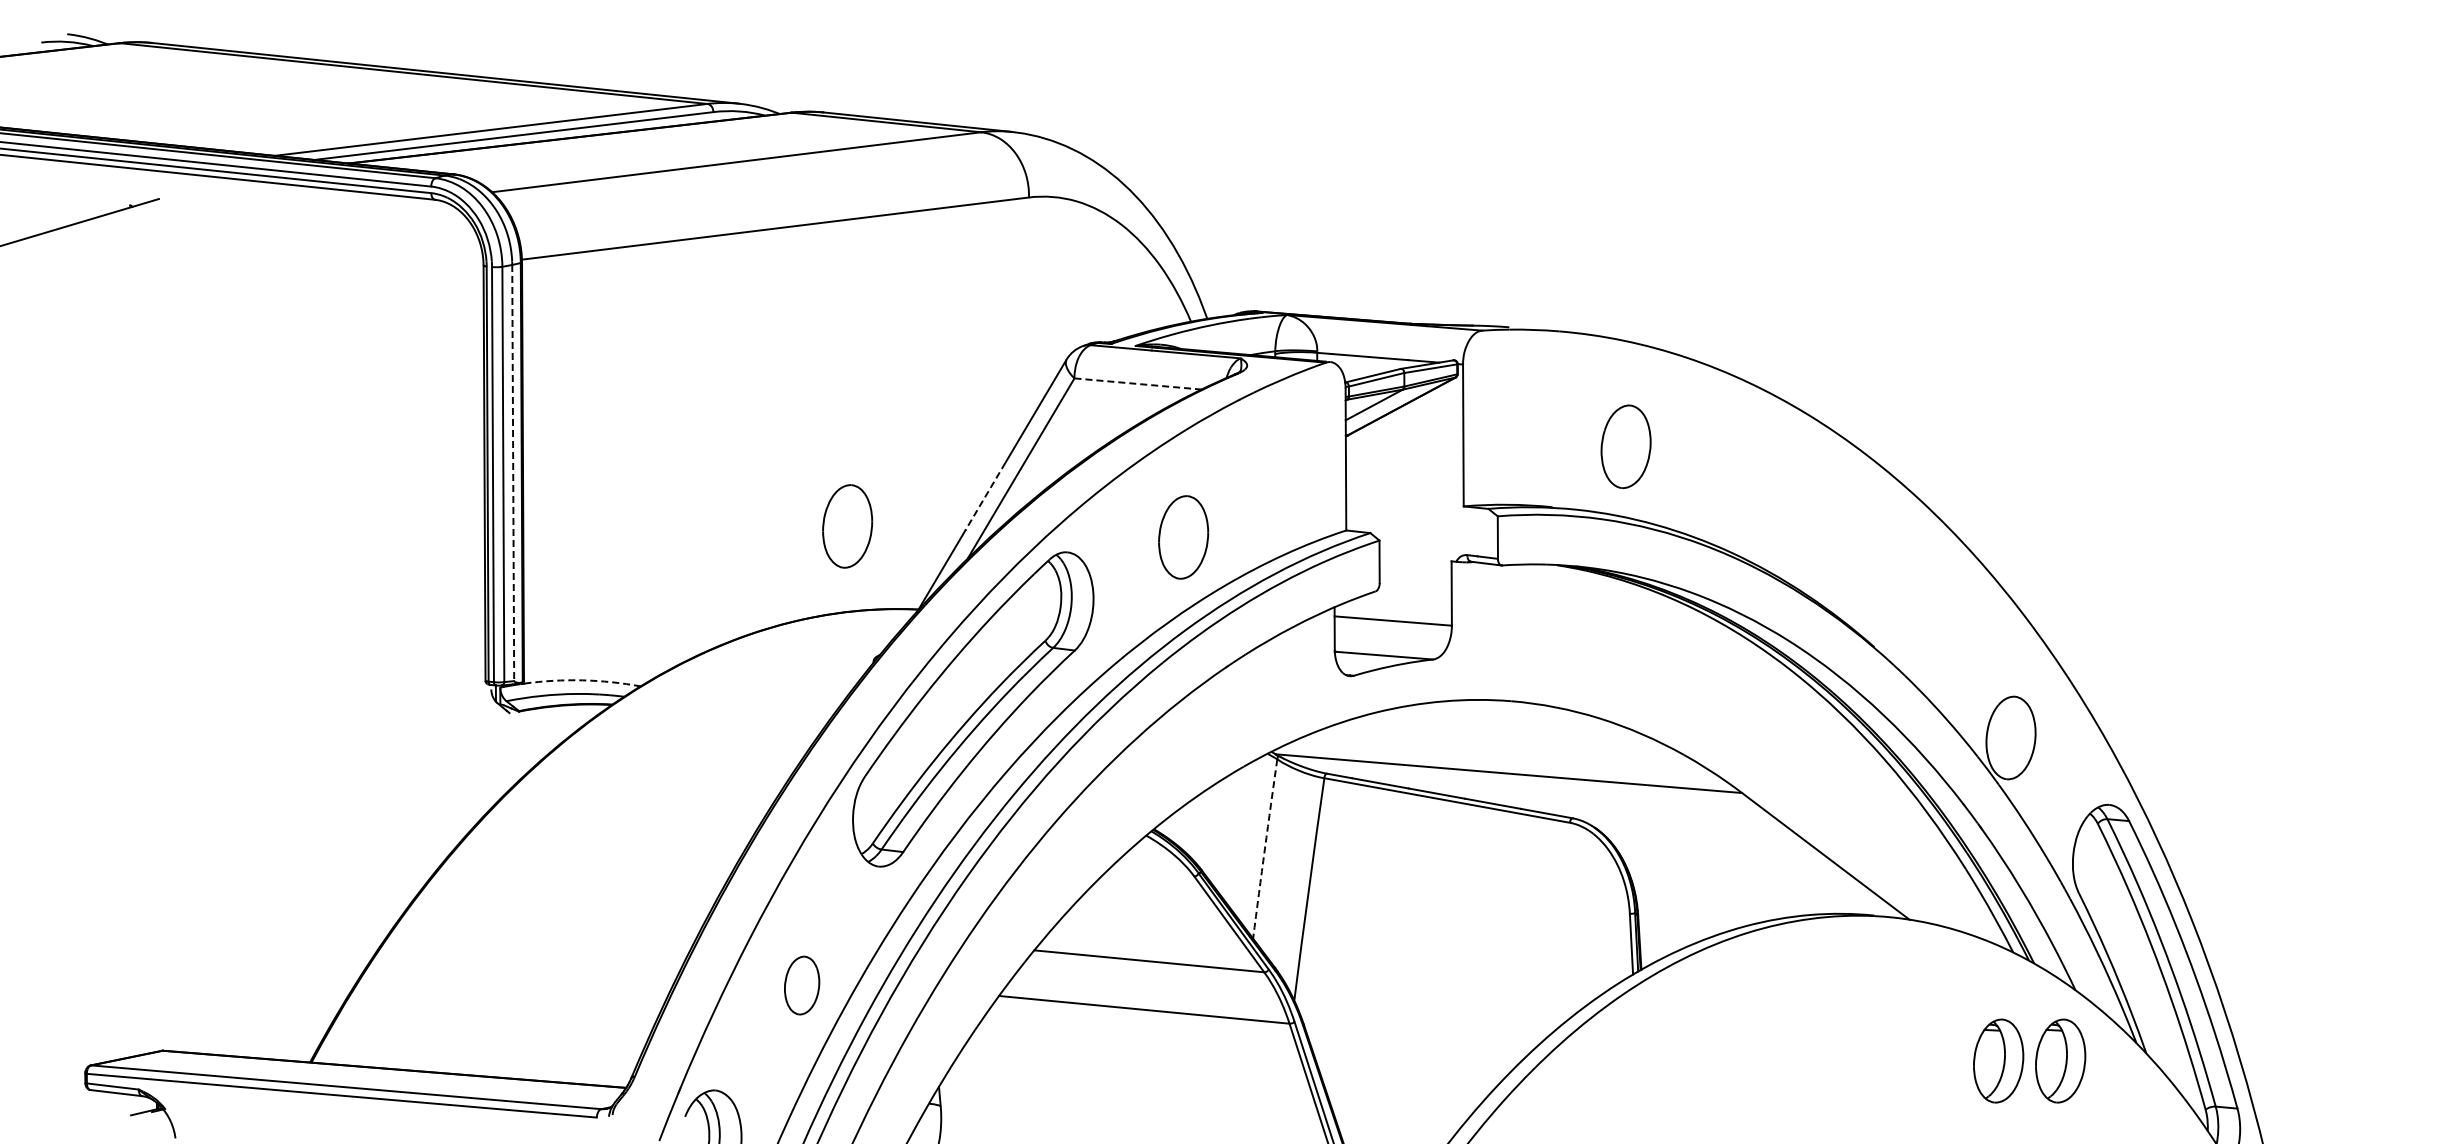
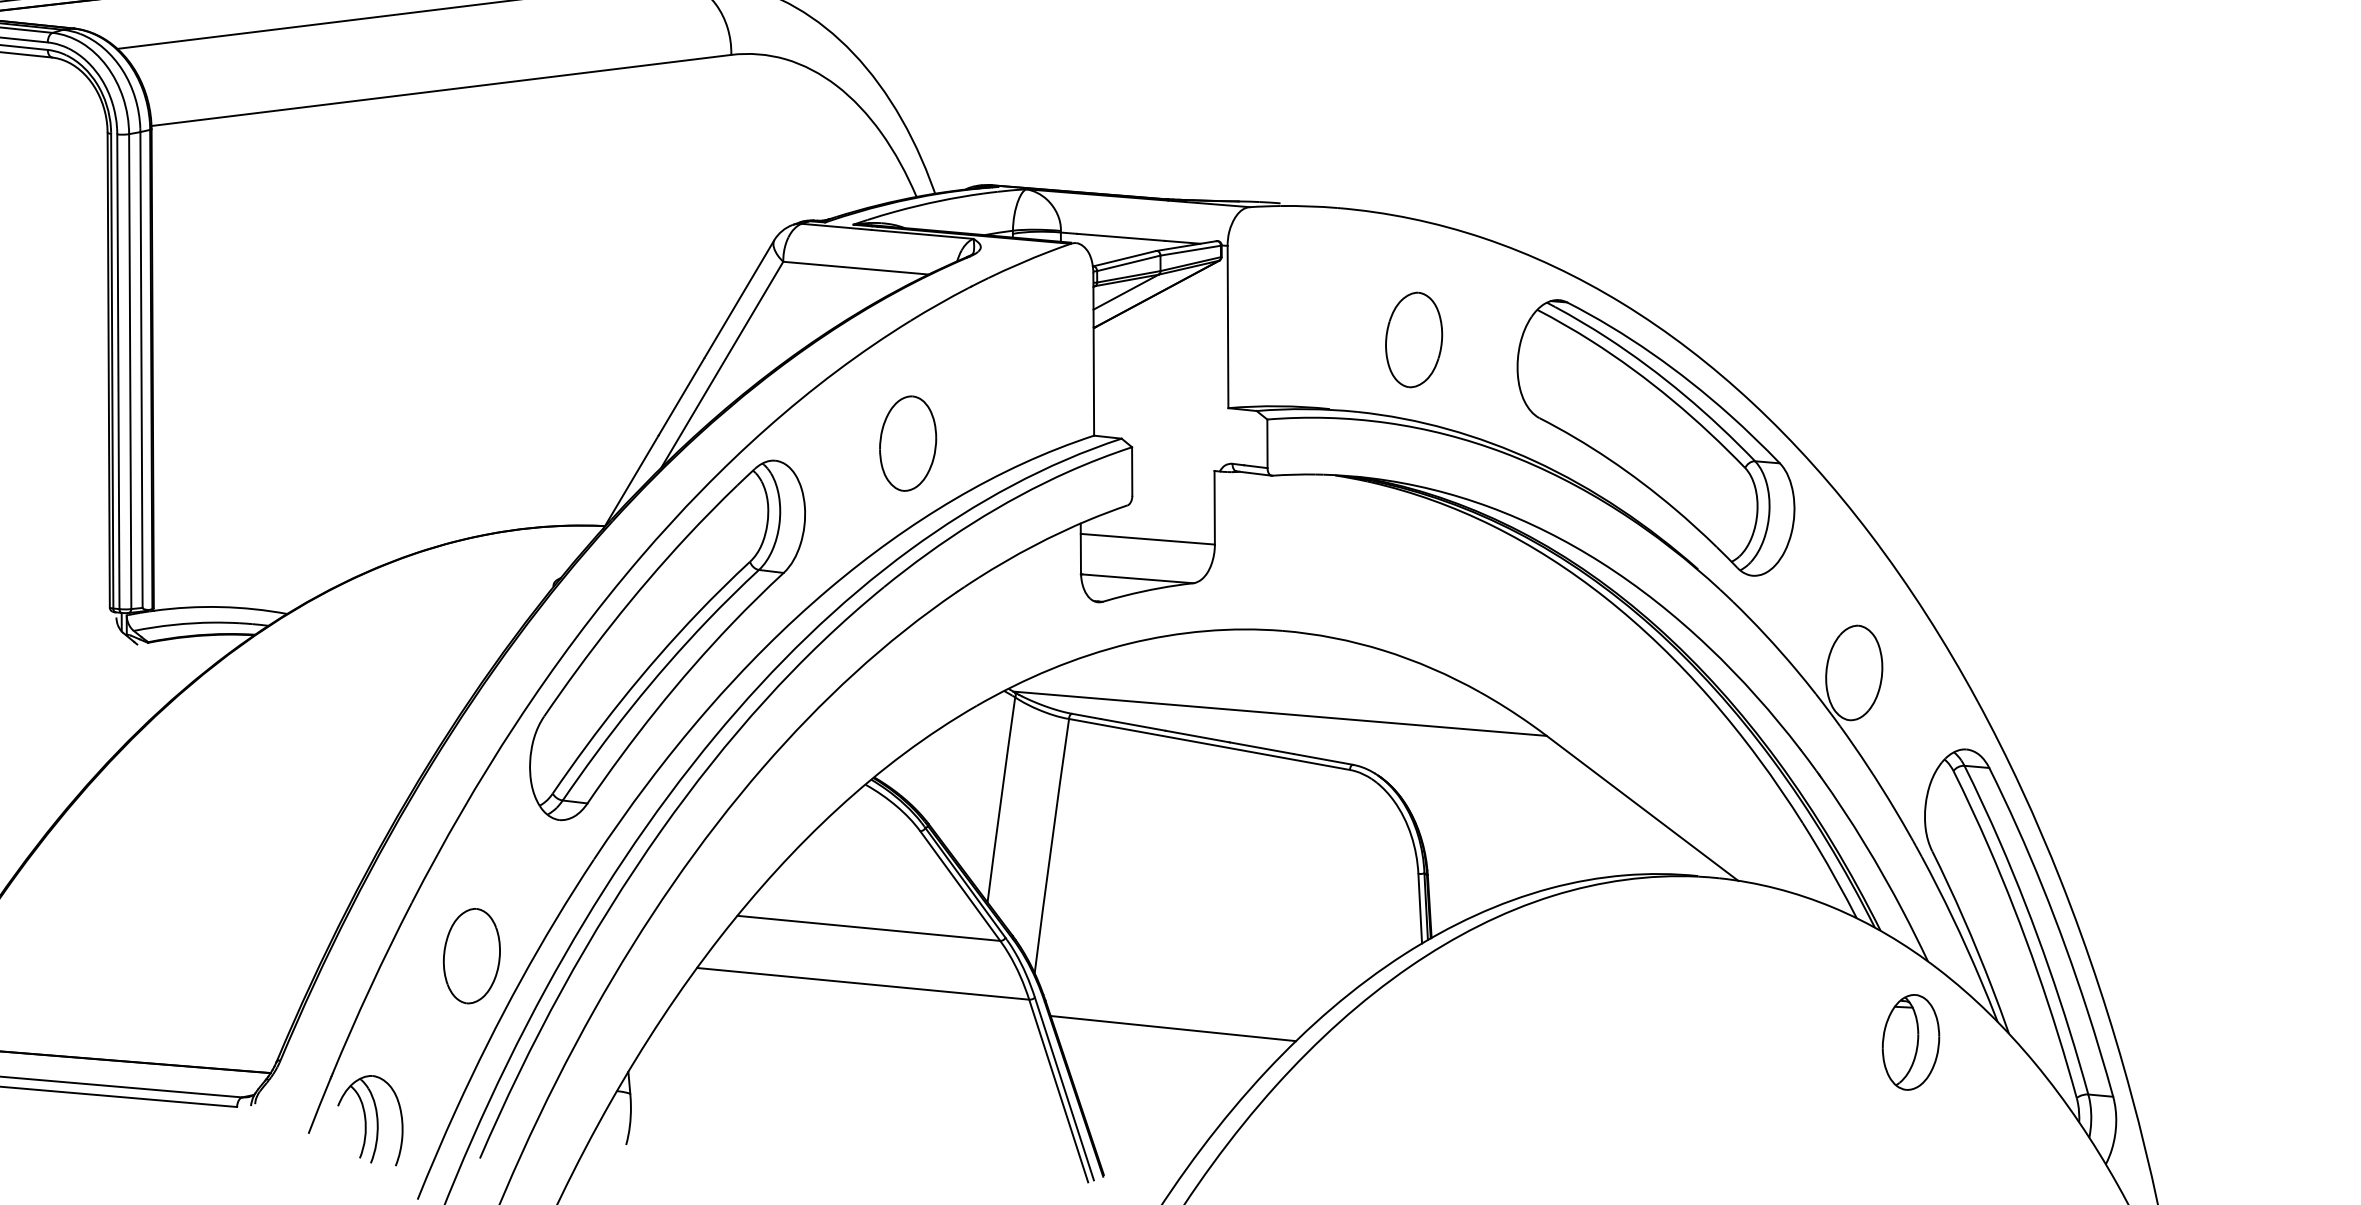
line: (1138, 384) -> (856, 268), dashed -> solid
line: (513, 473) -> (141, 370), dashed -> solid
line: (985, 497) -> (681, 397), dashed -> solid
part: (847, 526) -> (523, 431), removed
part: (1837, 532) -> (1655, 437), added
arc: (582, 680) -> (220, 607), dashed -> solid
arc: (1264, 848) -> (1000, 799), dashed -> solid
part: (801, 985) -> (471, 956), size x1.43
line: (1415, 1048) -> (1173, 1028), added
part: (1998, 1060) -> (1839, 1041), removed

